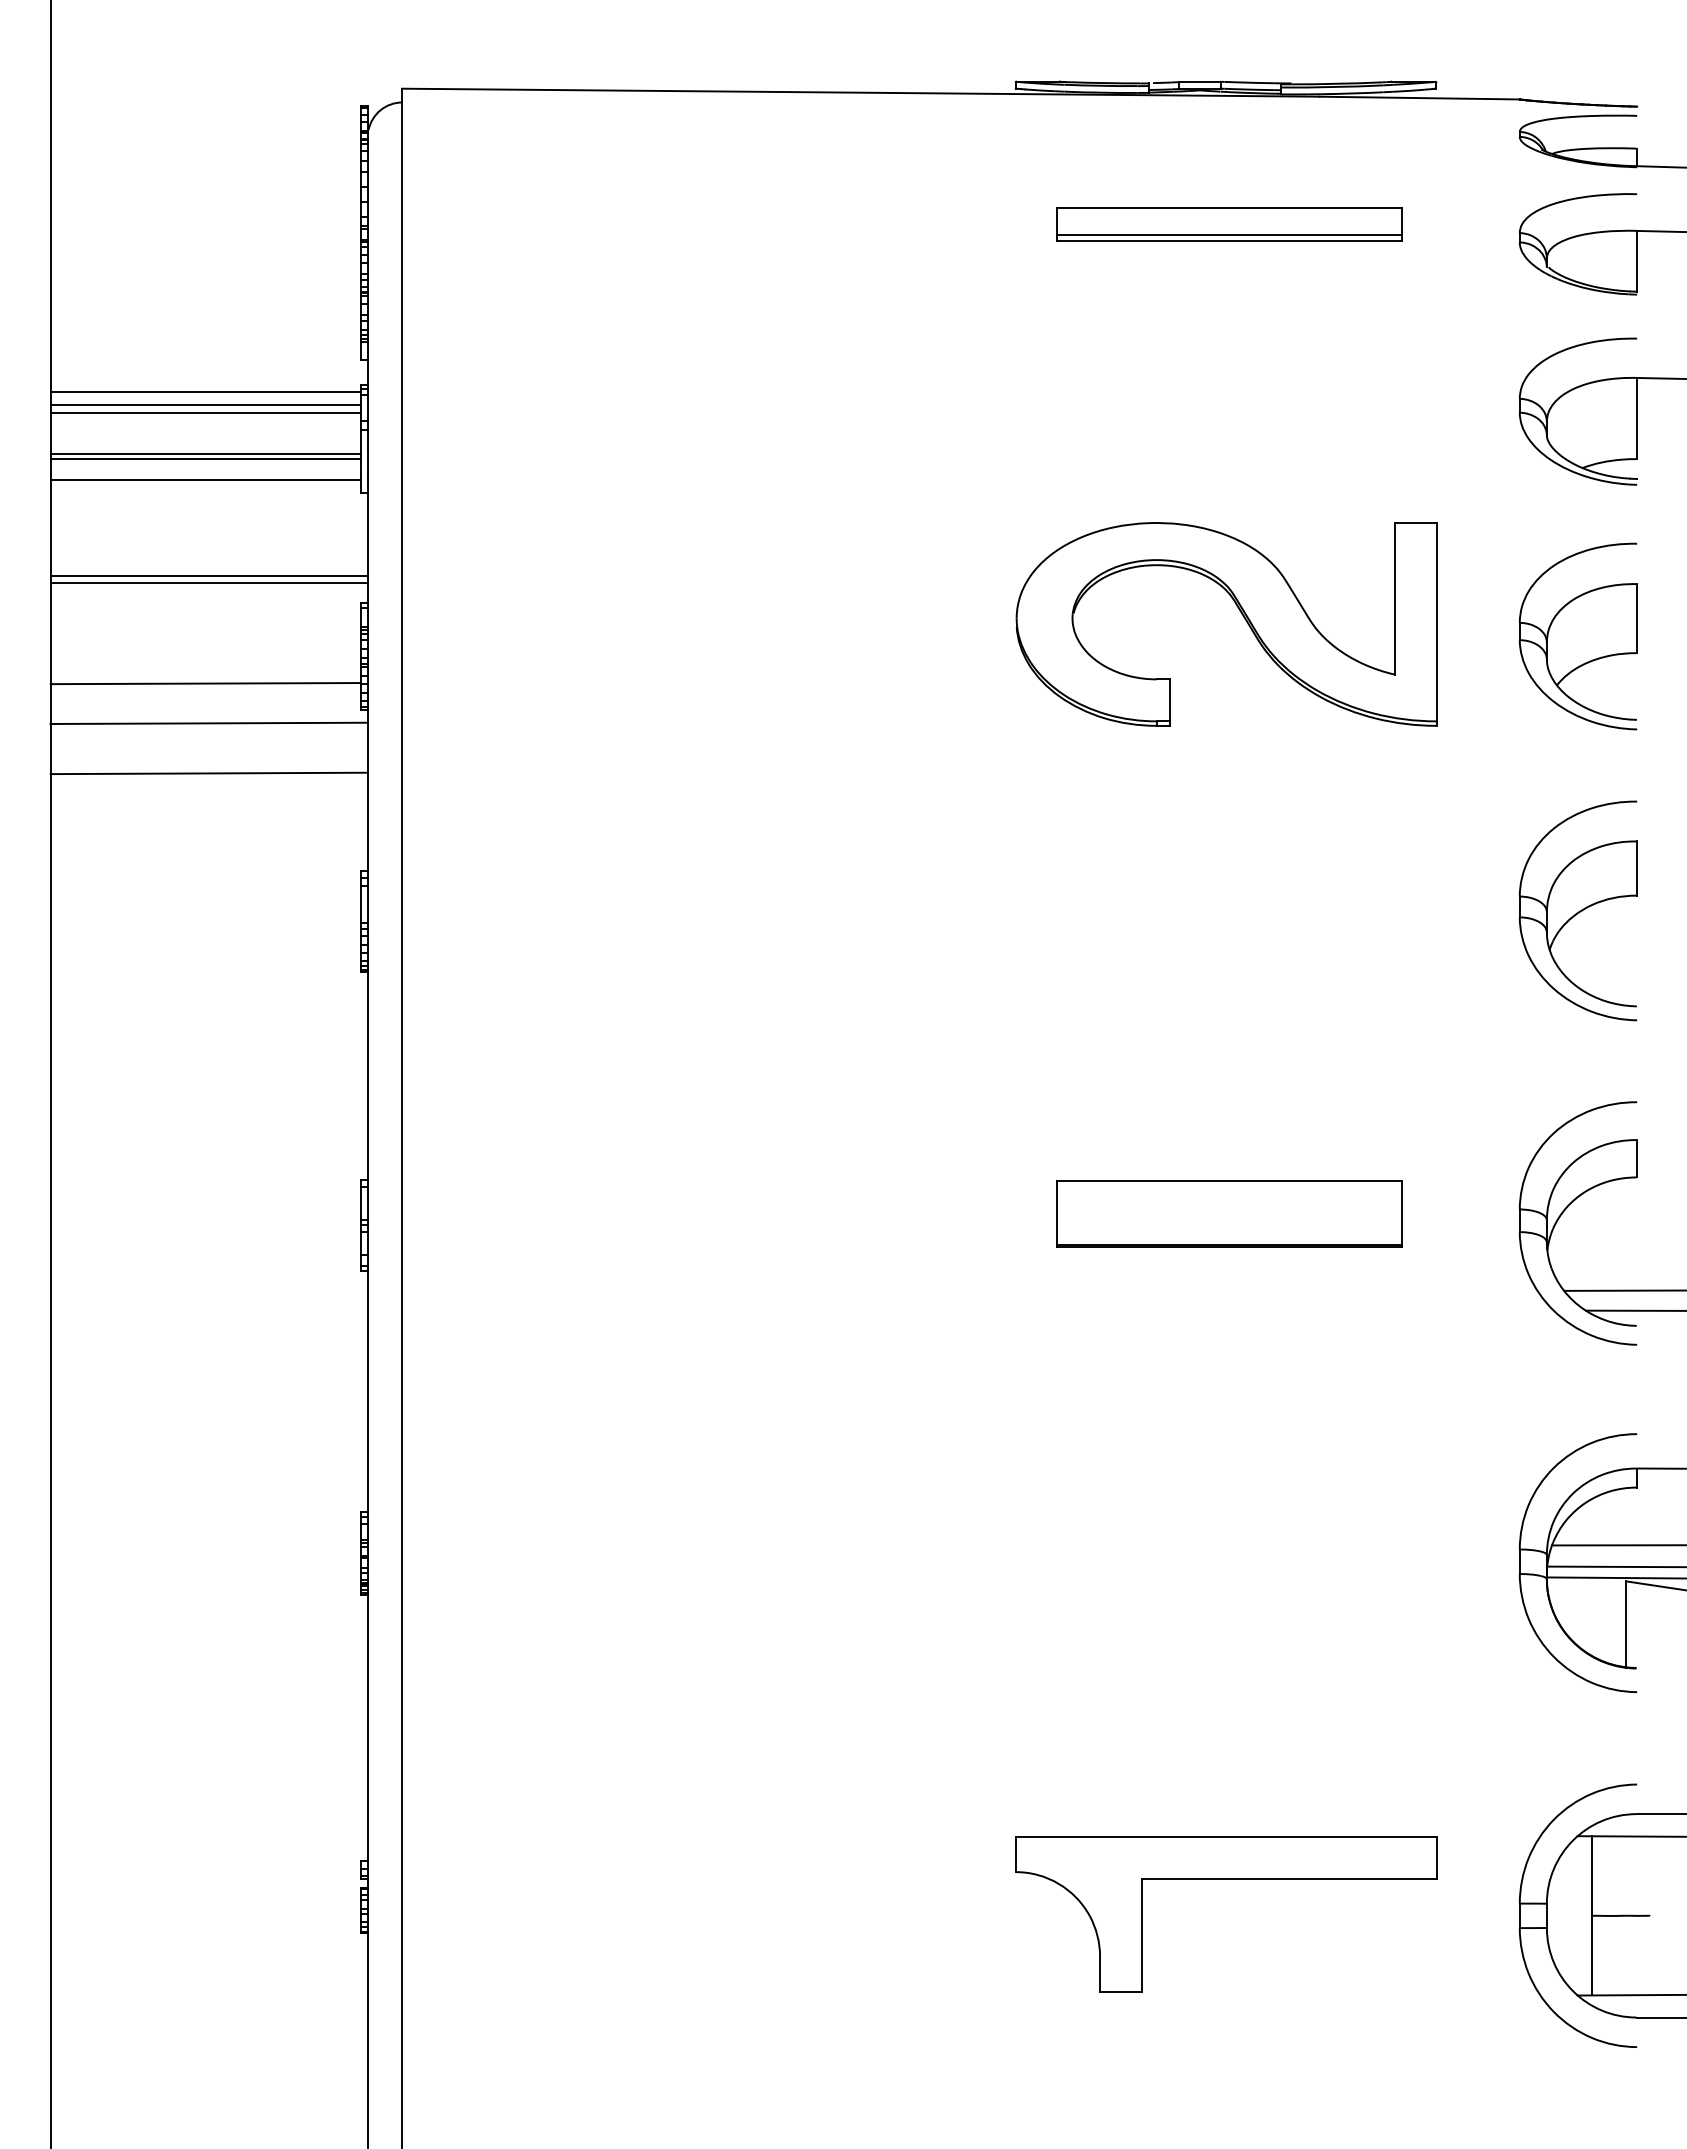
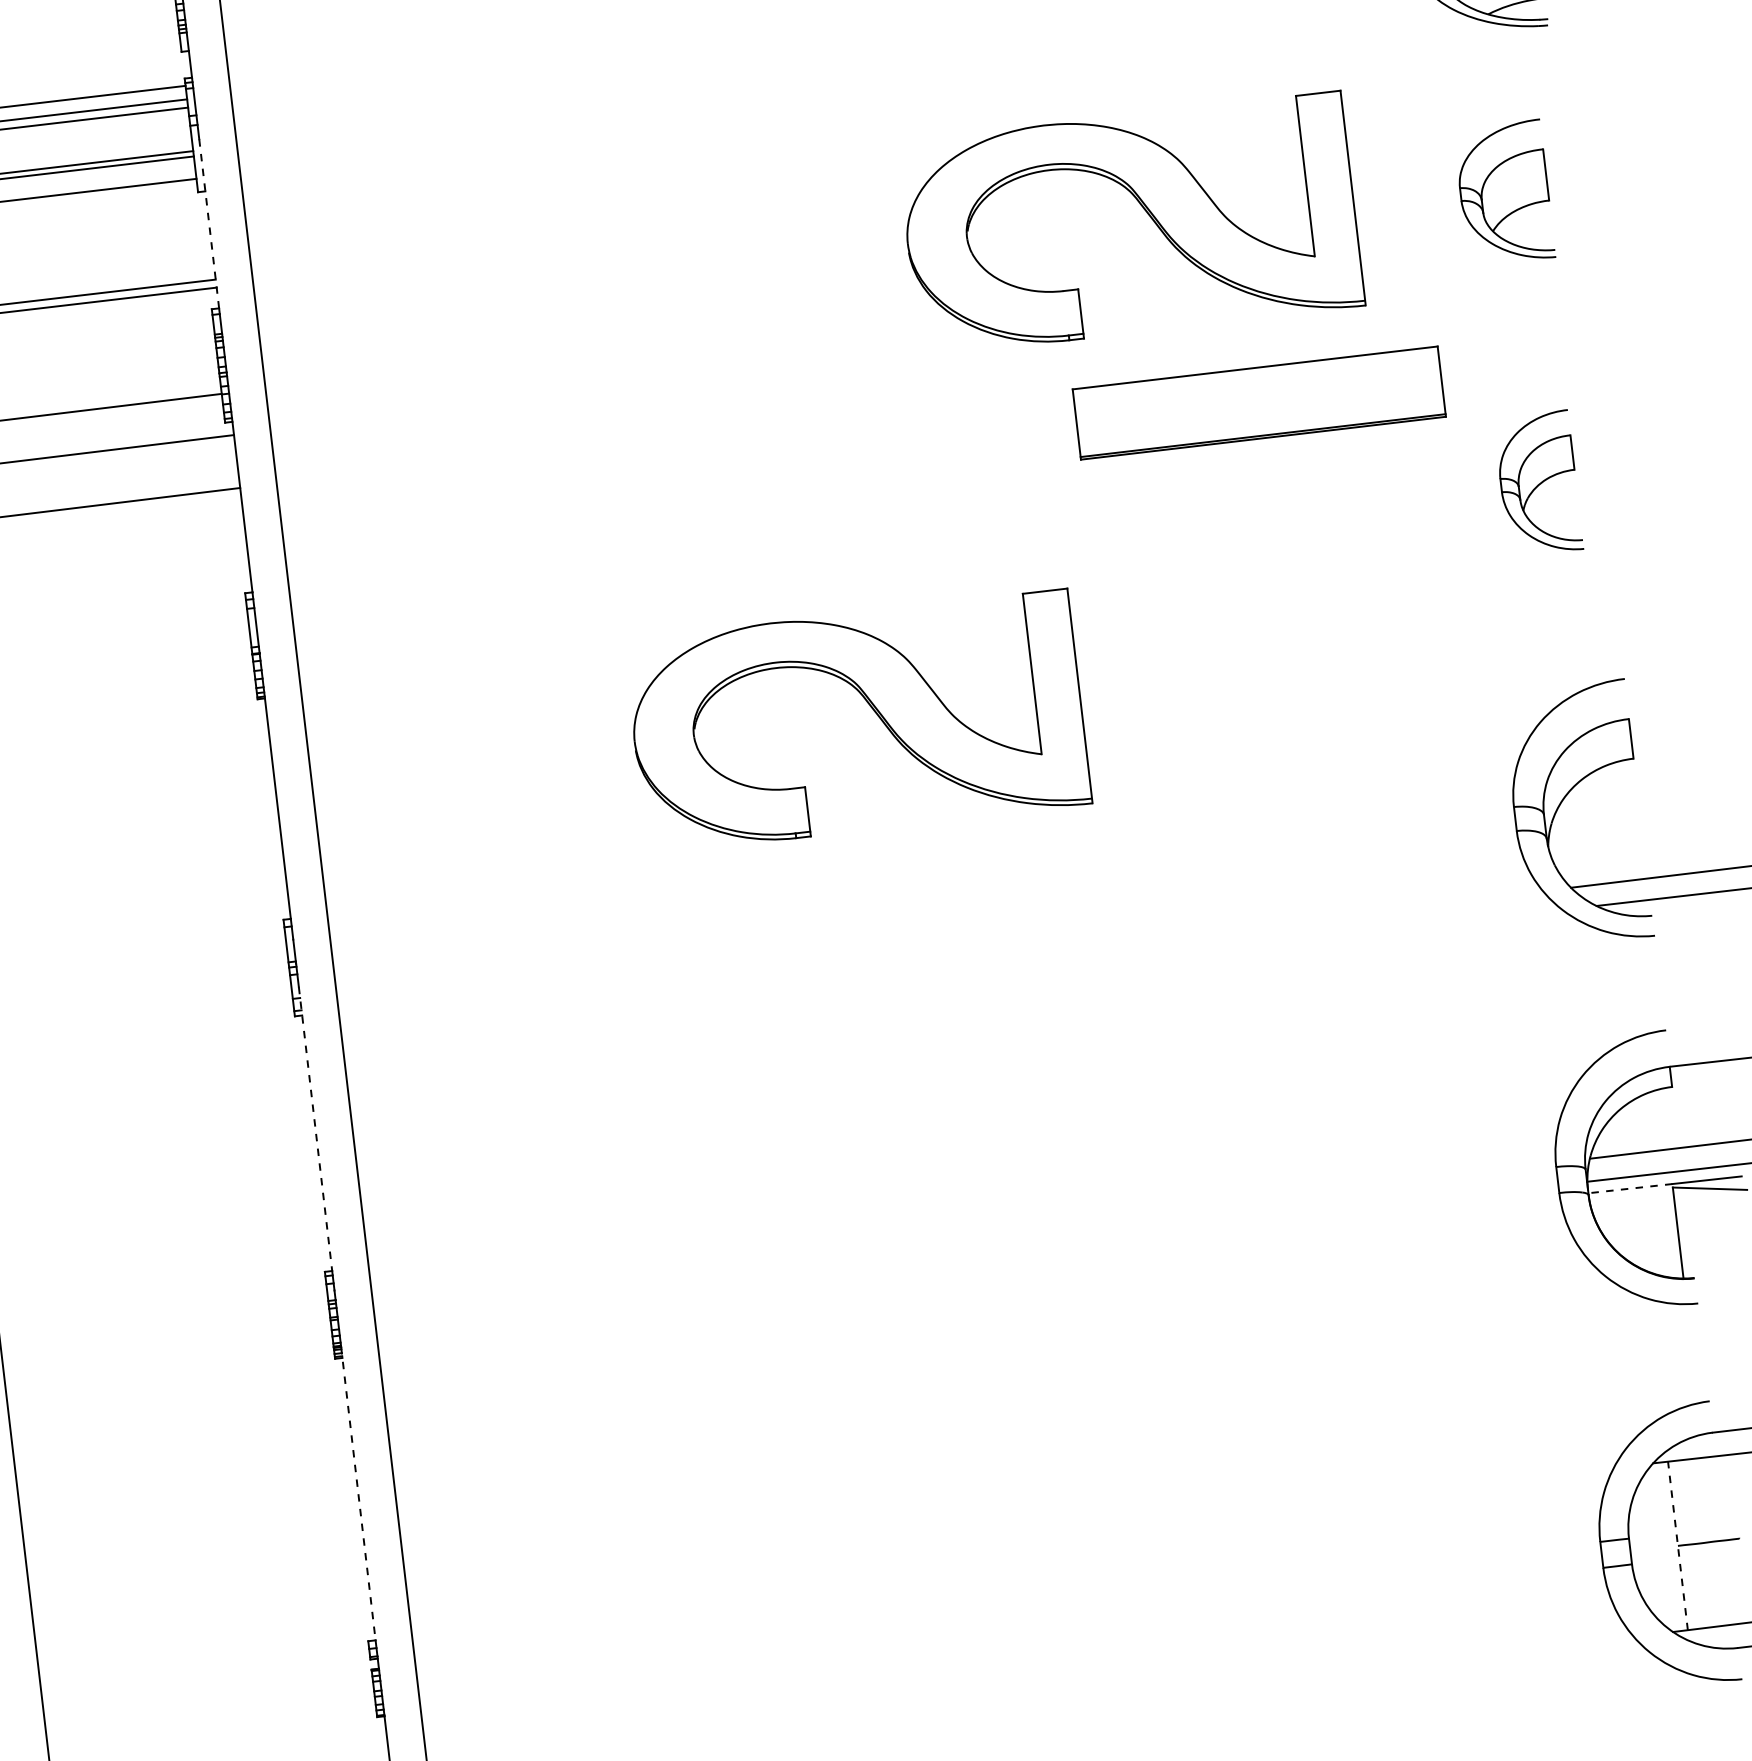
line: (367, 523) -> (208, 224), solid -> dashed
part: (1577, 636) -> (1503, 193), size x0.7
part: (1577, 910) -> (1537, 483), size x0.6
part: (933, 1050) -> (873, 711), added
part: (1229, 1213) -> (1259, 402), moved
line: (367, 1378) -> (315, 1129), solid -> dashed
line: (1586, 1577) -> (1630, 1188), solid -> dashed
line: (367, 1722) -> (357, 1493), solid -> dashed
part: (1226, 1879) -> (1286, 1552), removed
line: (1591, 1915) -> (1677, 1545), solid -> dashed

